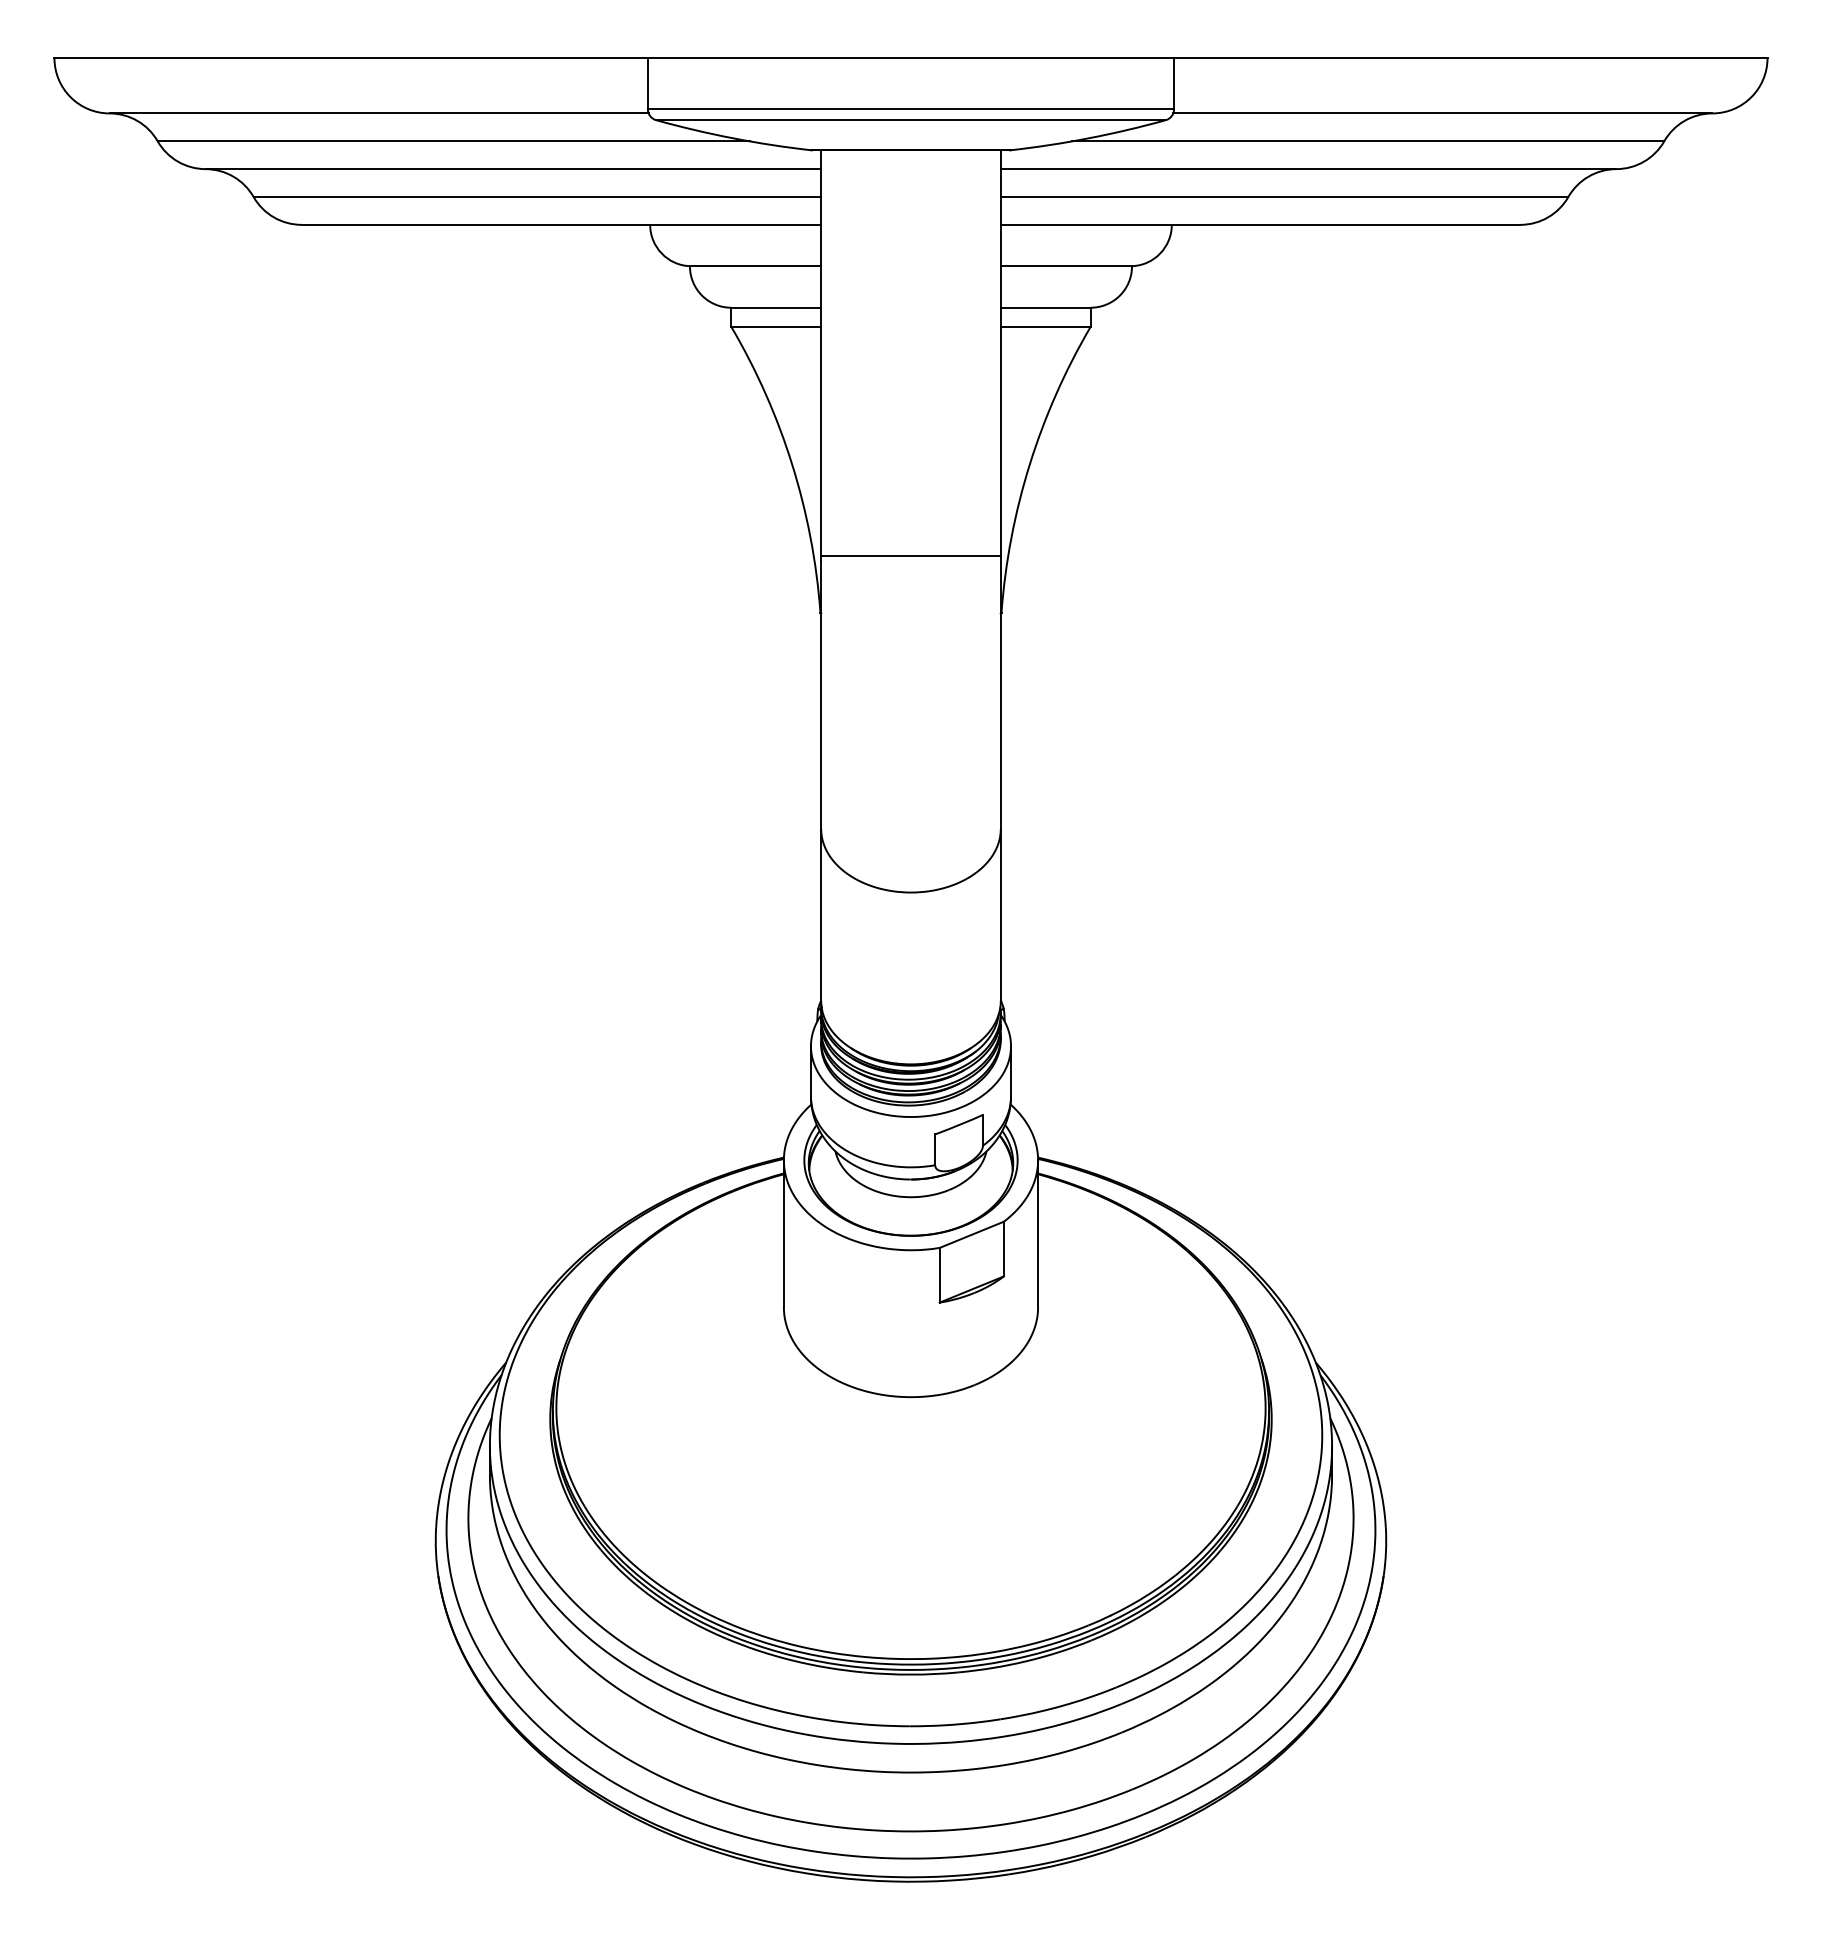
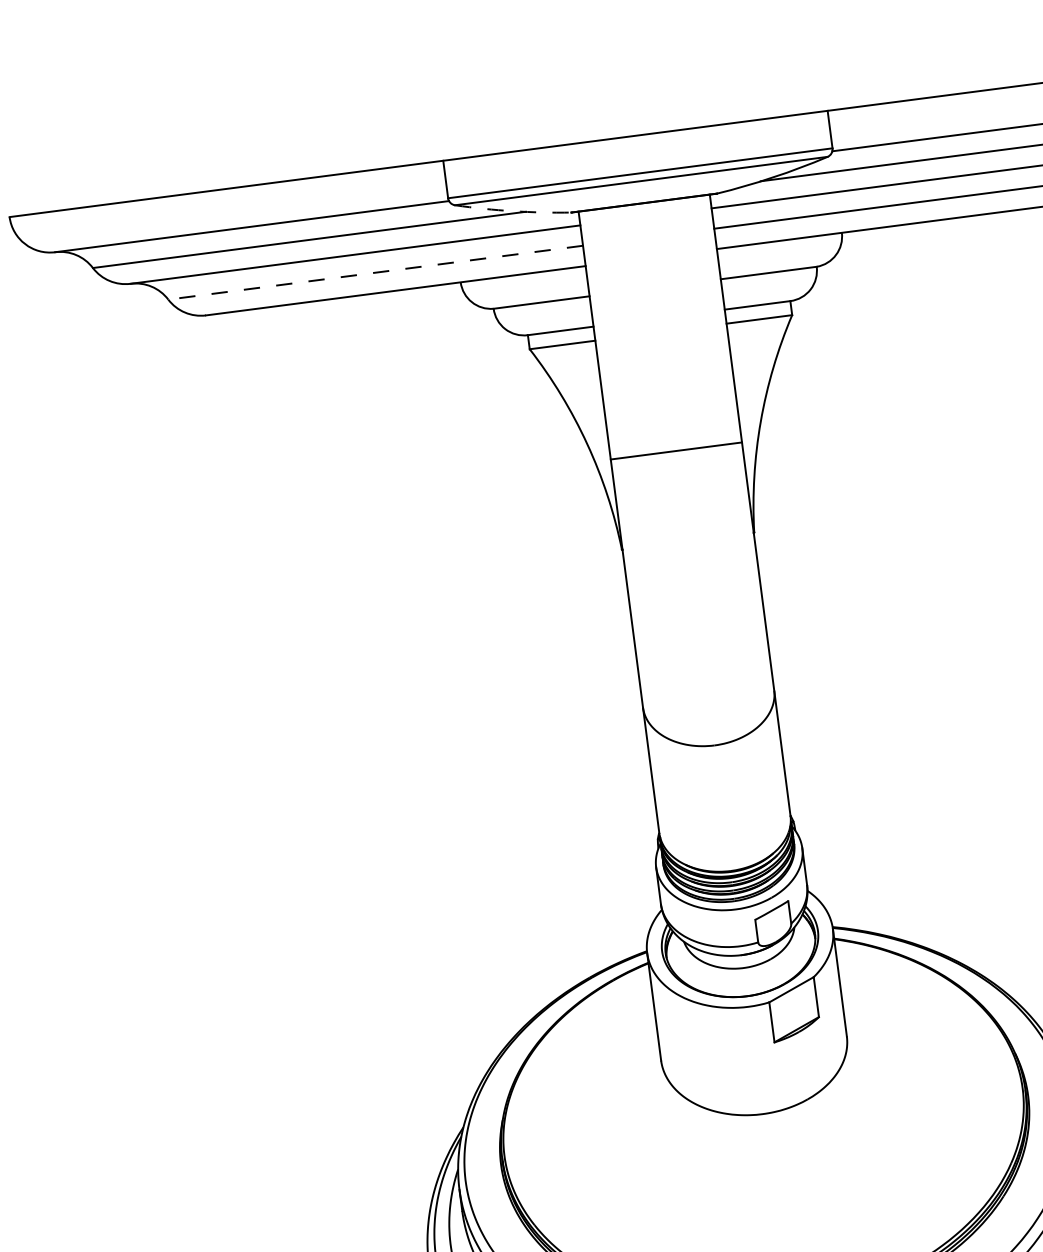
arc: (733, 138) -> (513, 211), solid -> dashed
line: (537, 197) -> (375, 273), solid -> dashed
line: (910, 555) -> (676, 451), moved

